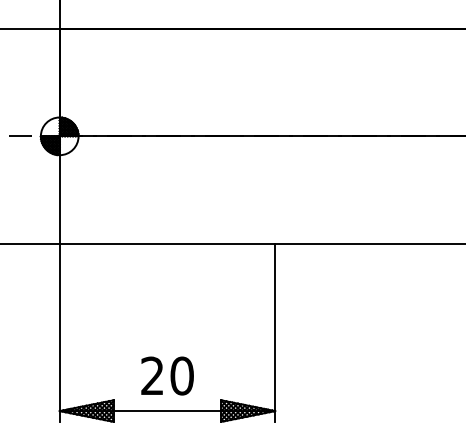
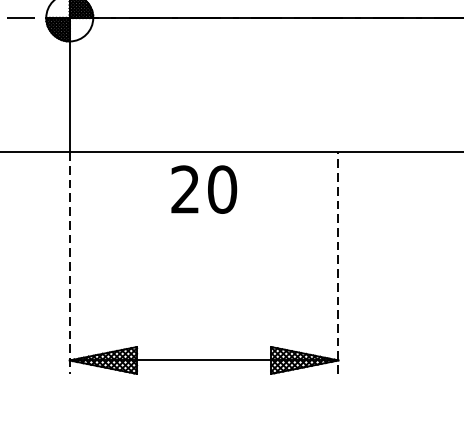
line: (59, 332) -> (69, 262), solid -> dashed
line: (275, 332) -> (338, 262), solid -> dashed
text: (167, 375) -> (204, 188), moved

